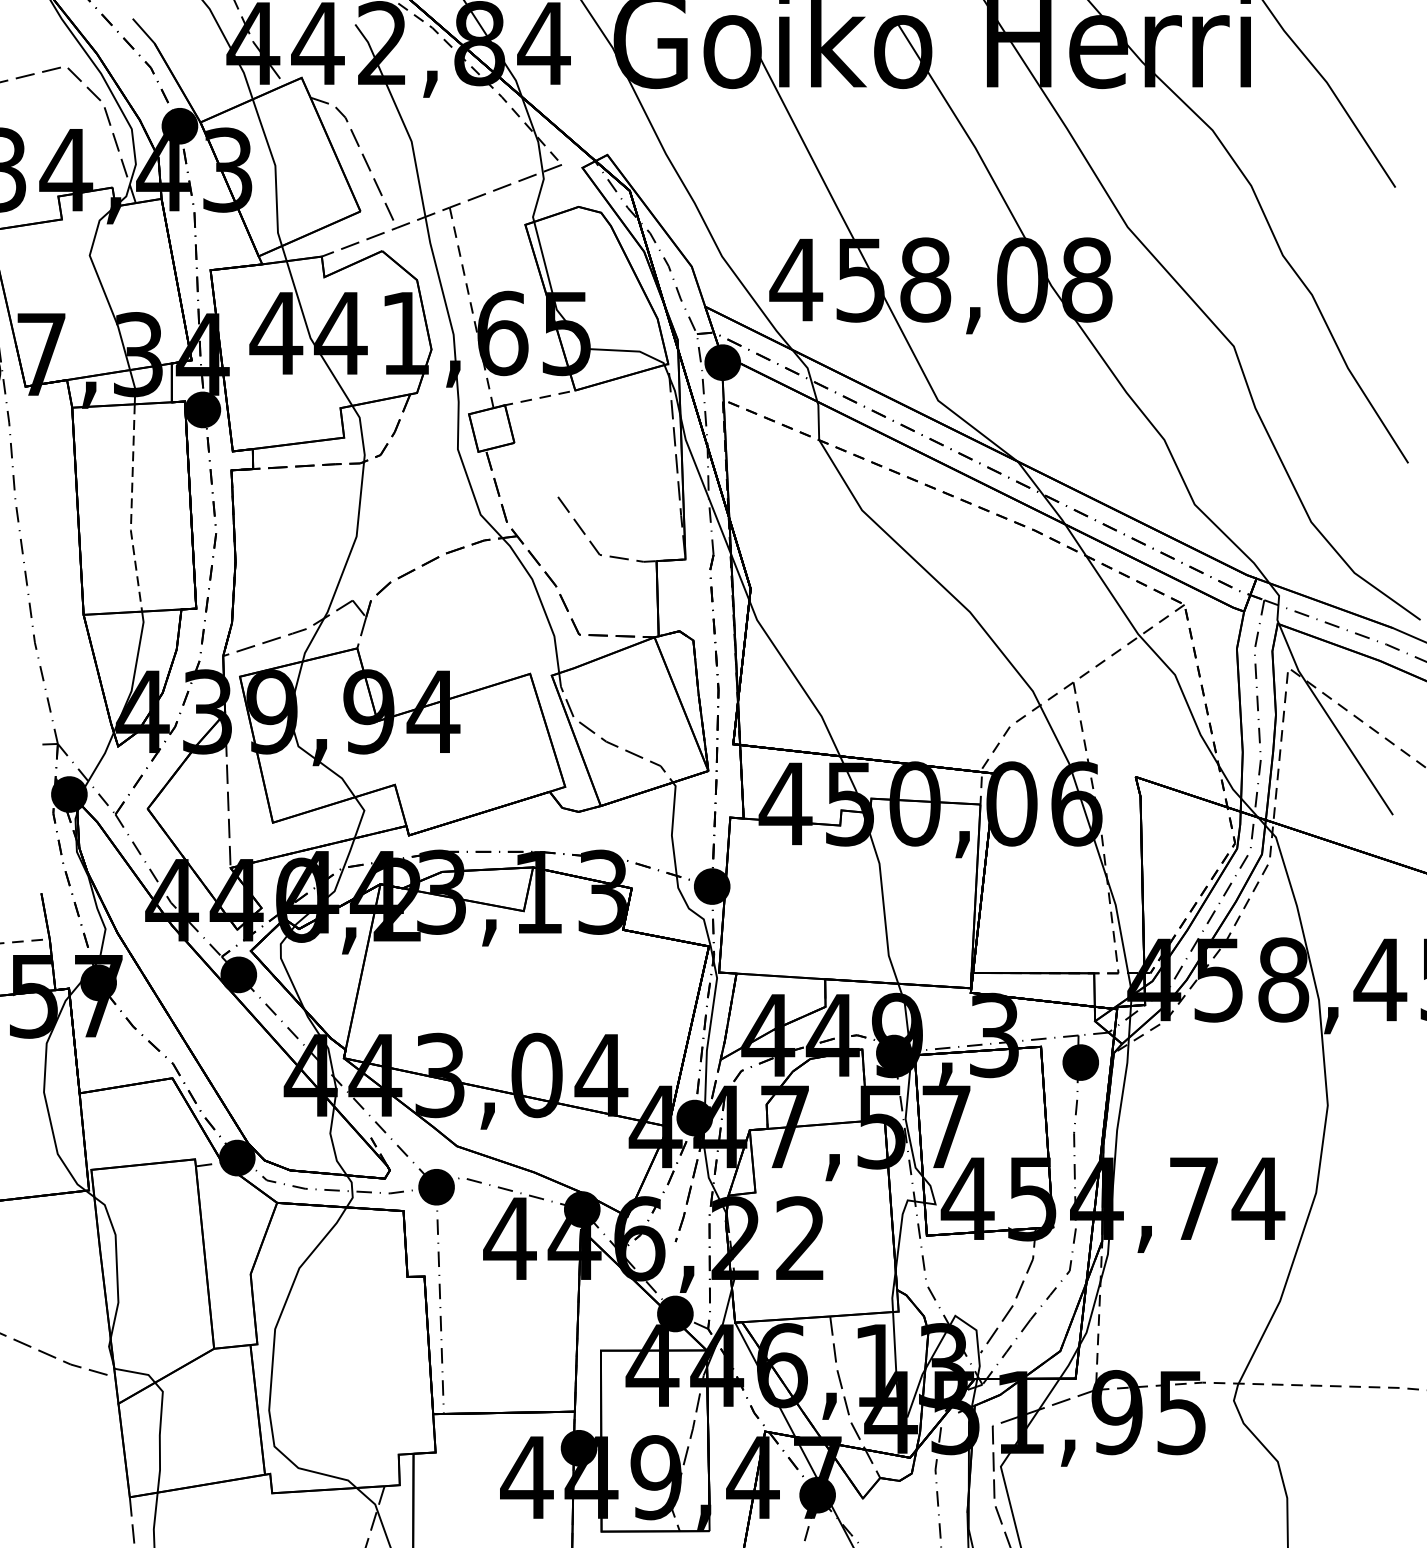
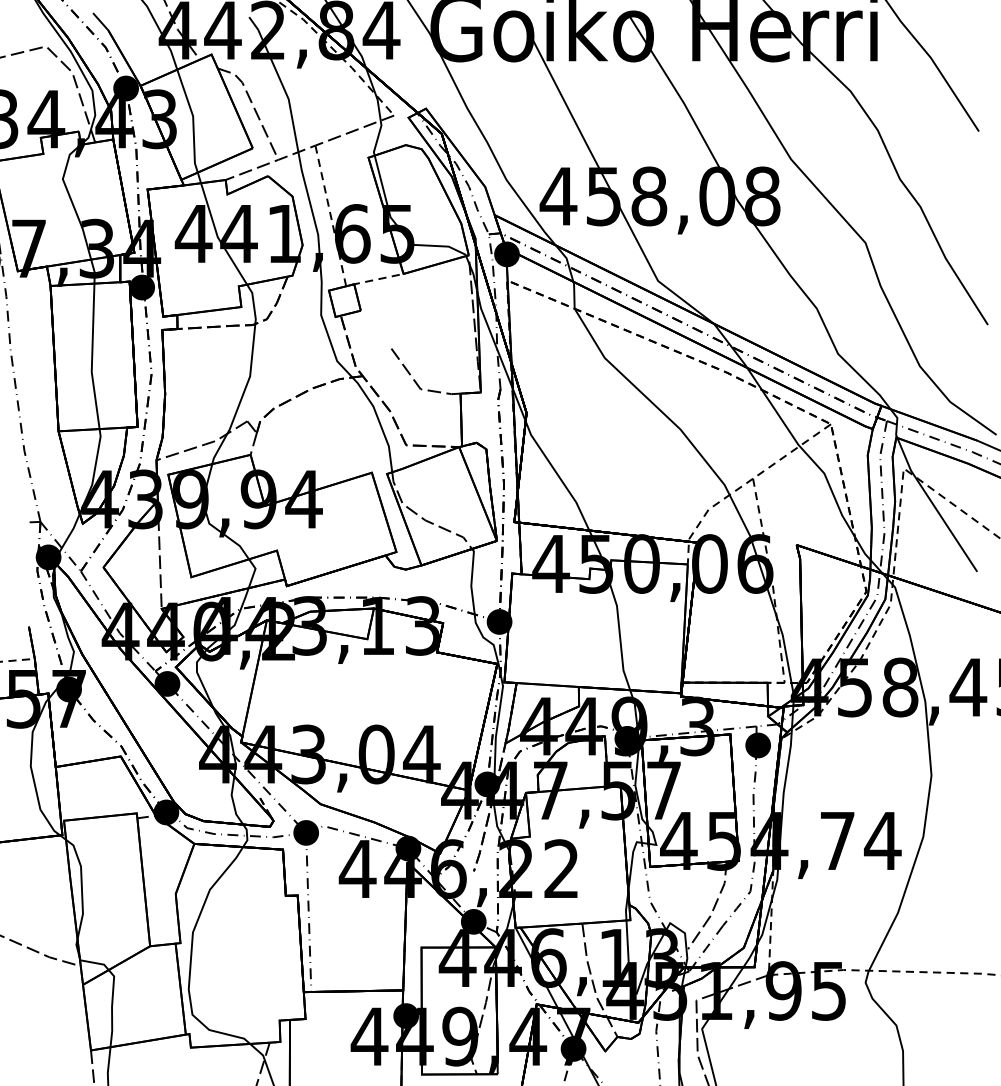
line: (131, 509) -> (92, 357), dashed -> solid

